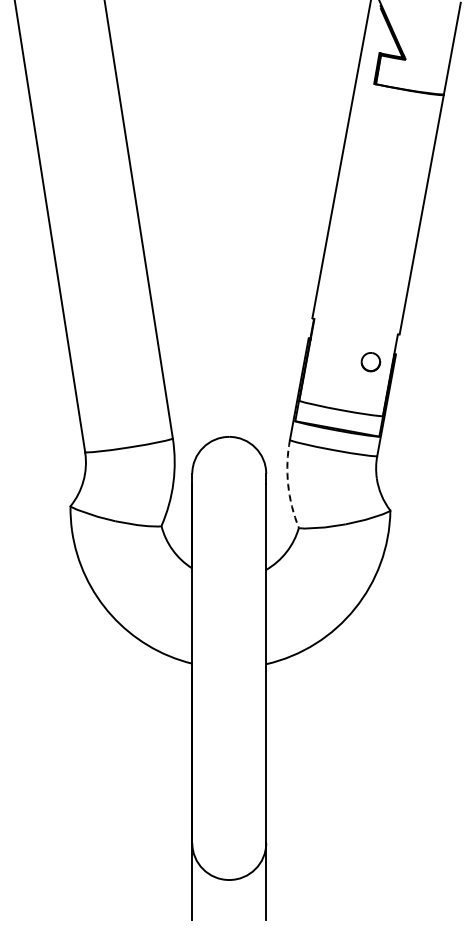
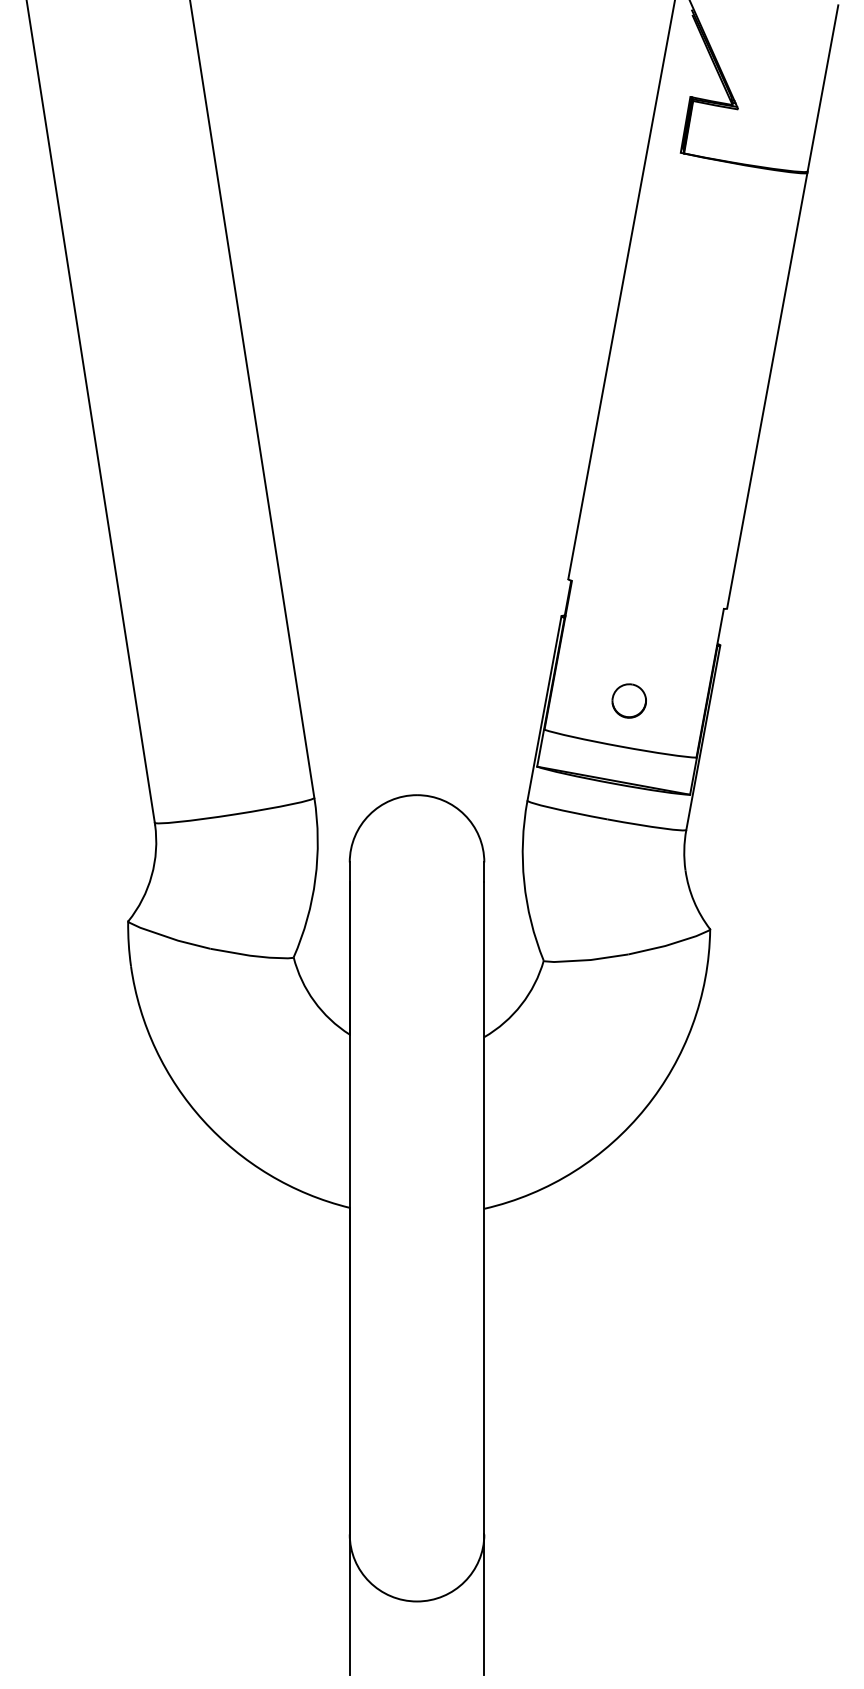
part: (370, 362) -> (628, 701), moved
arc: (288, 484) -> (524, 881), dashed -> solid

